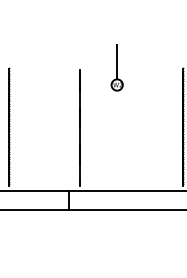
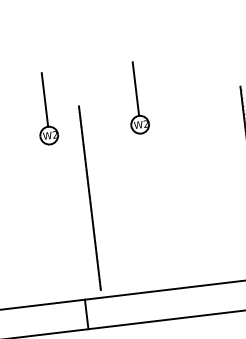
part: (58, 67) -> (44, 108), added

